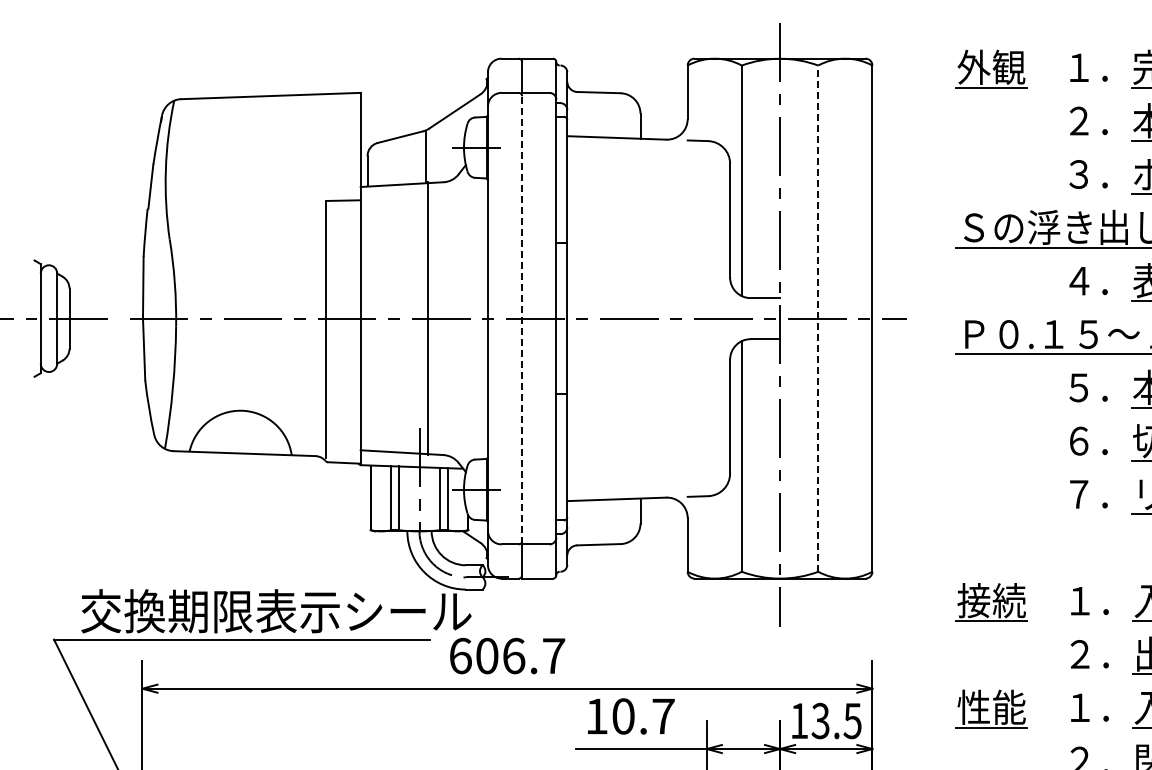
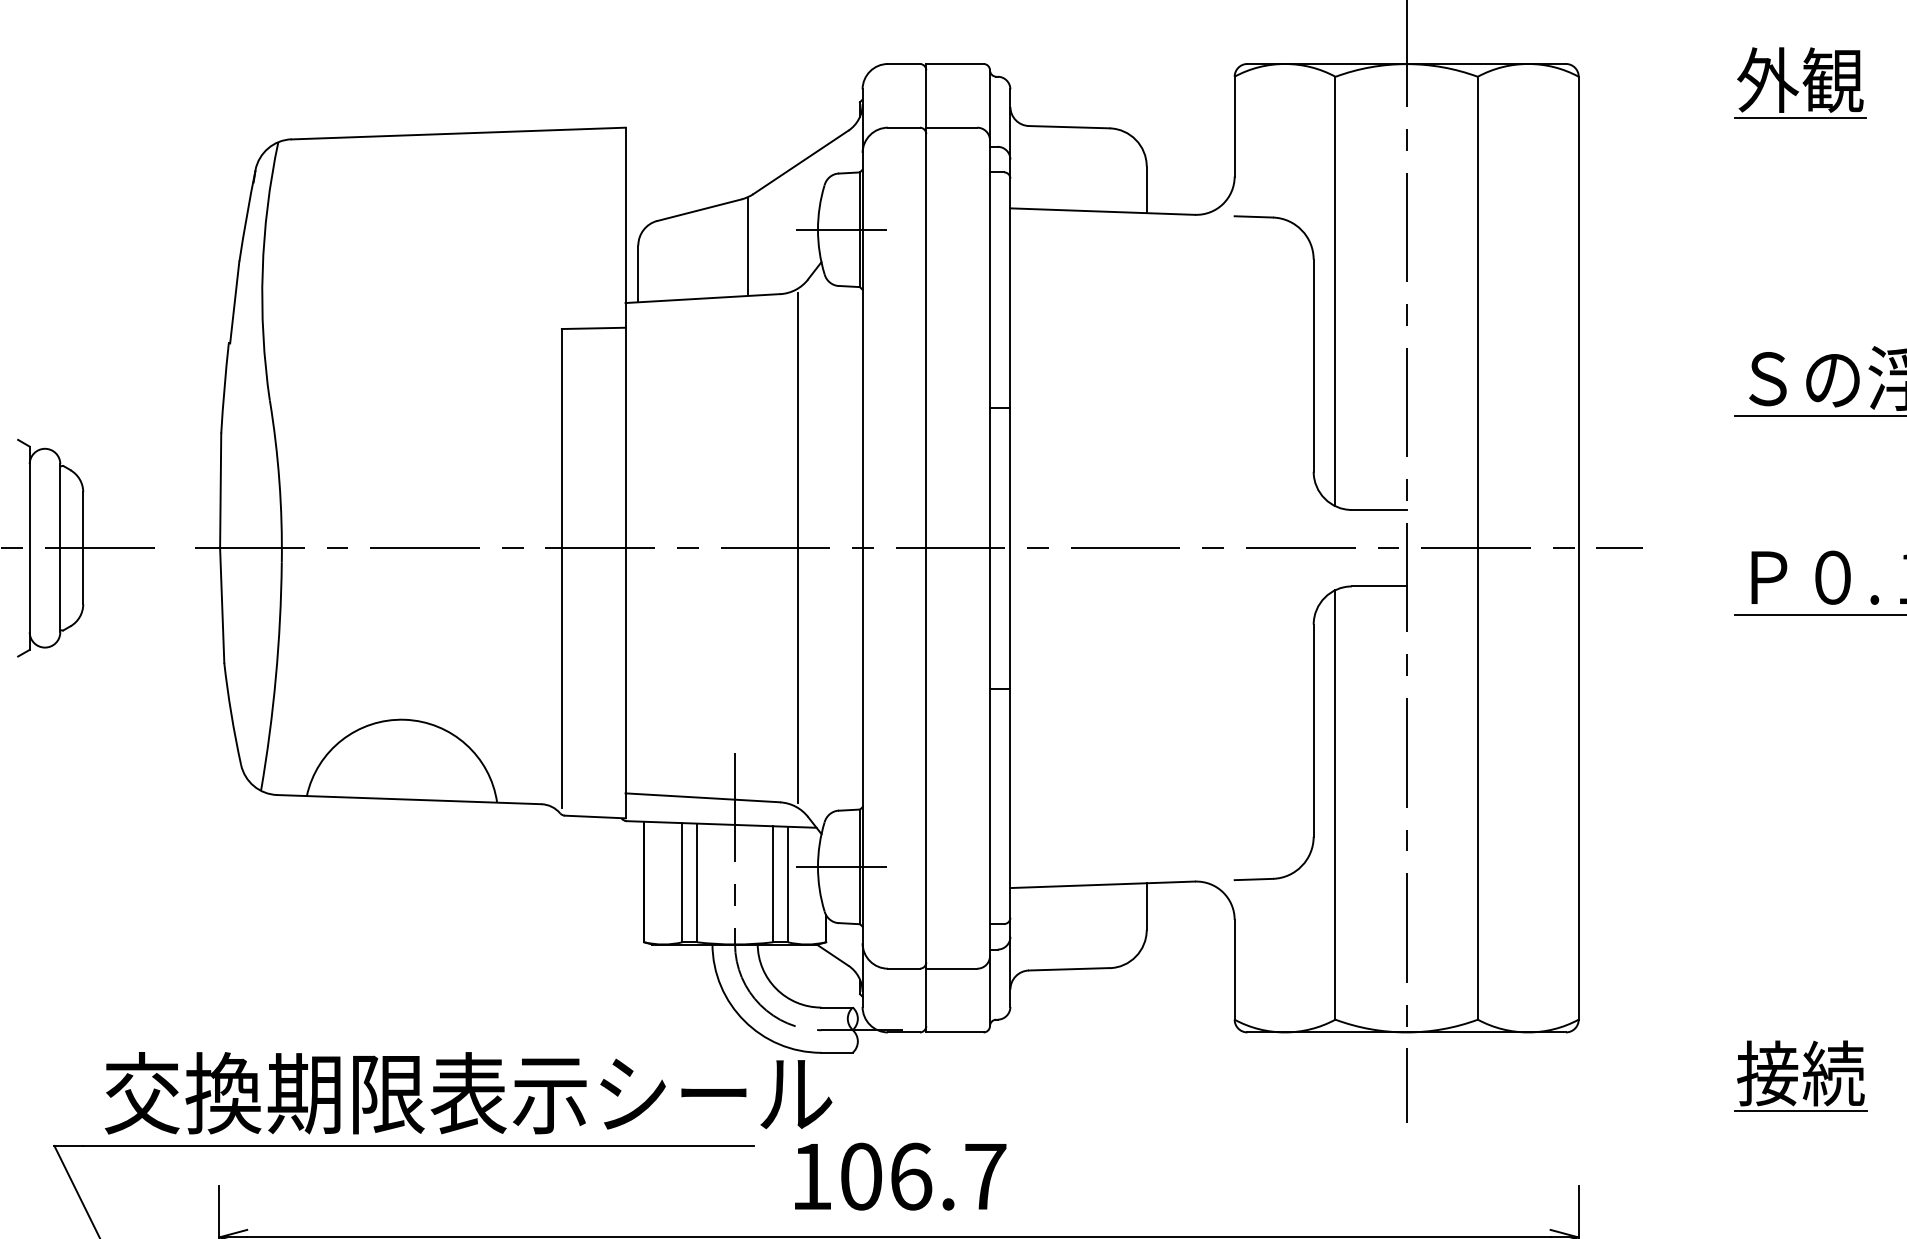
line: (428, 318) -> (798, 547), moved
line: (522, 318) -> (926, 547), dashed -> solid
line: (818, 318) -> (1478, 547), dashed -> solid
text: (460, 655) -> (811, 1175), 606.7 -> 106.7

